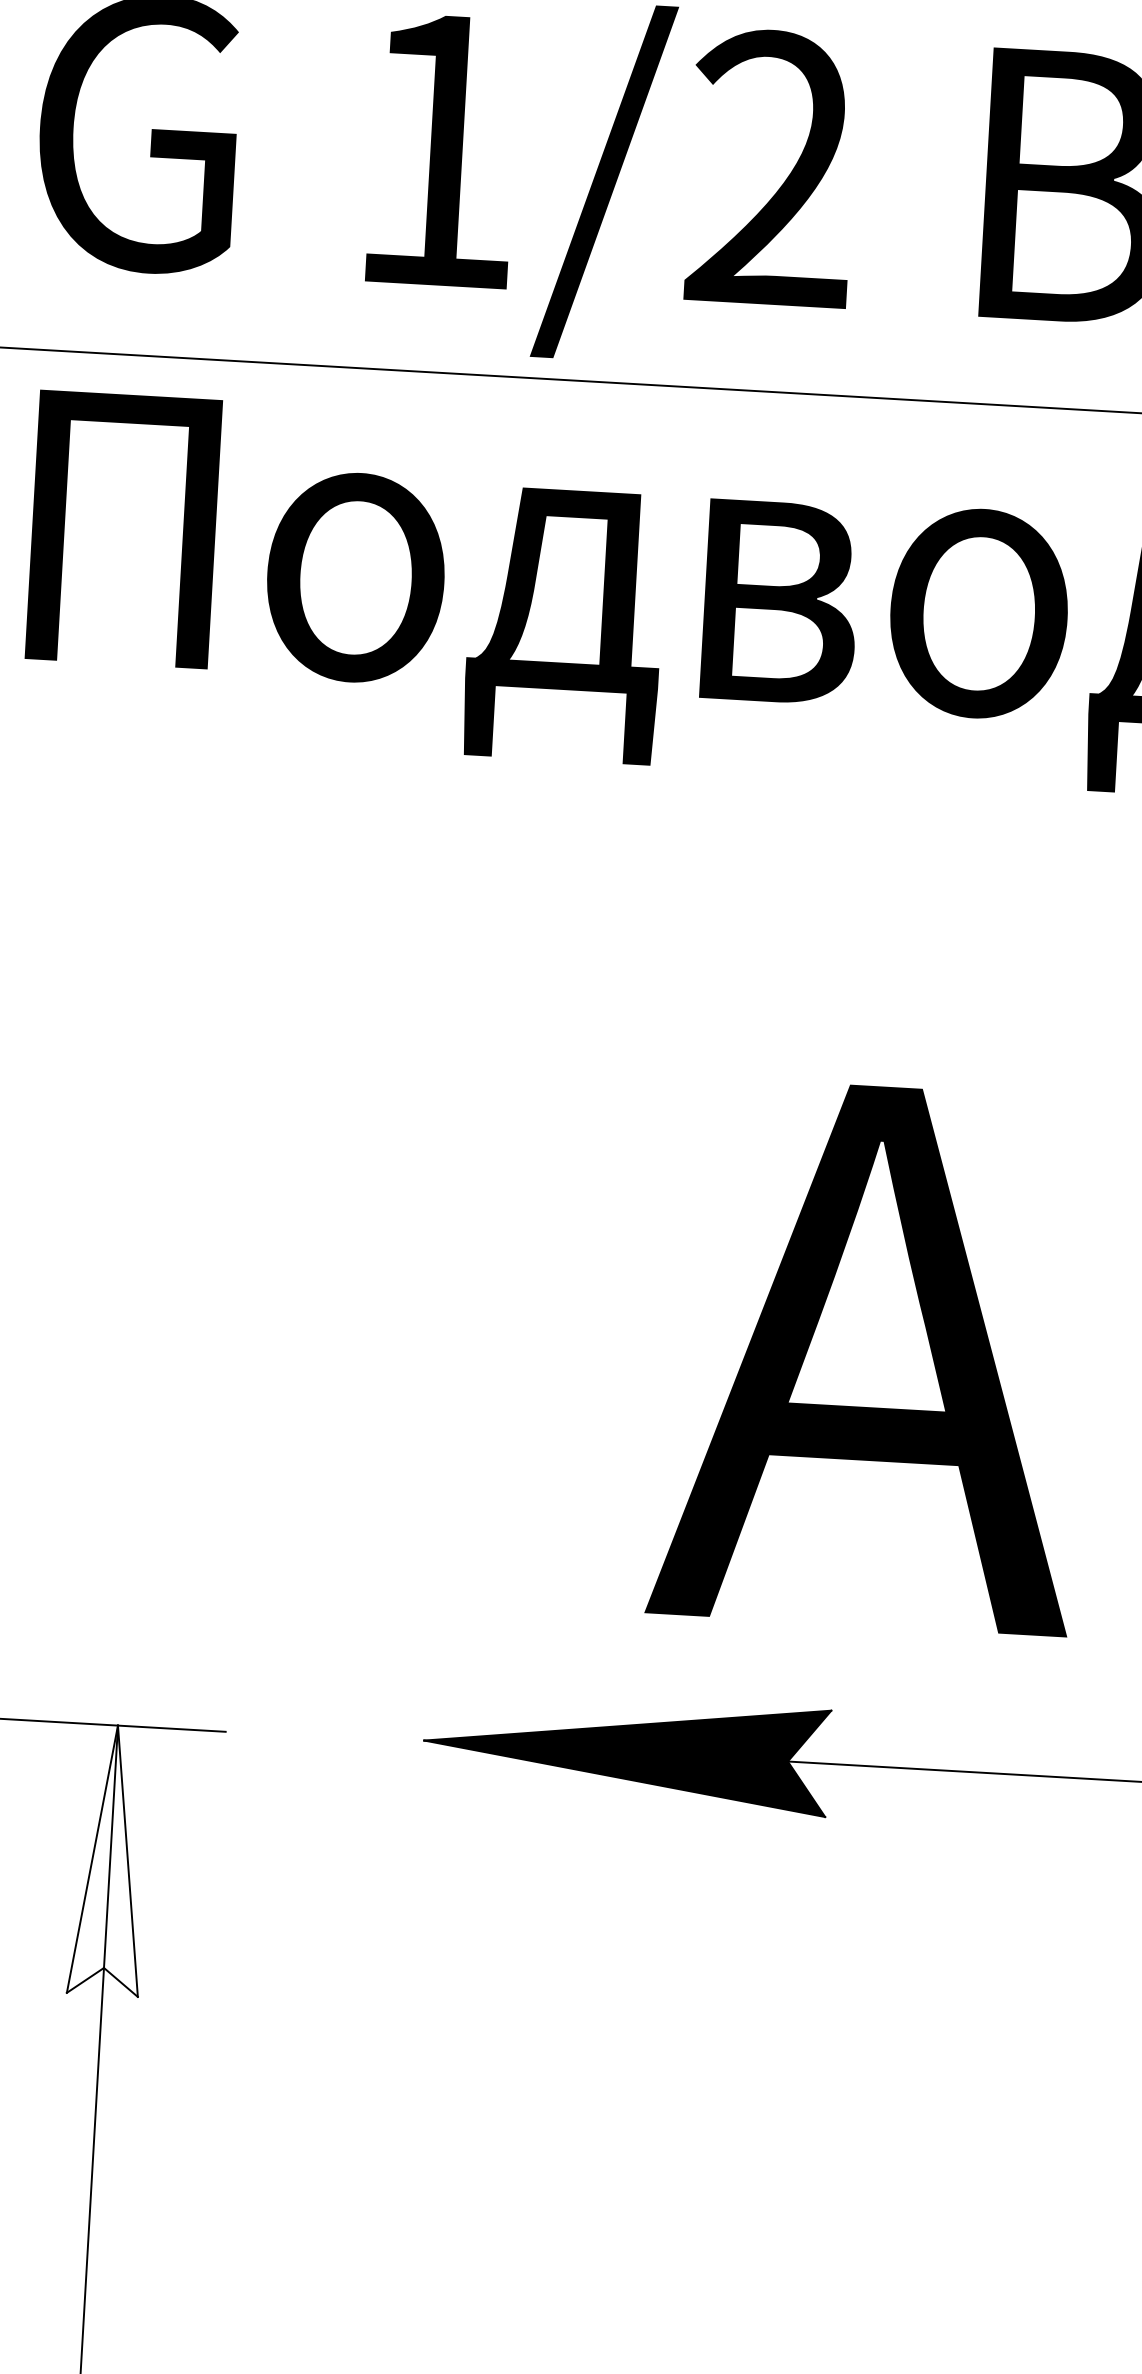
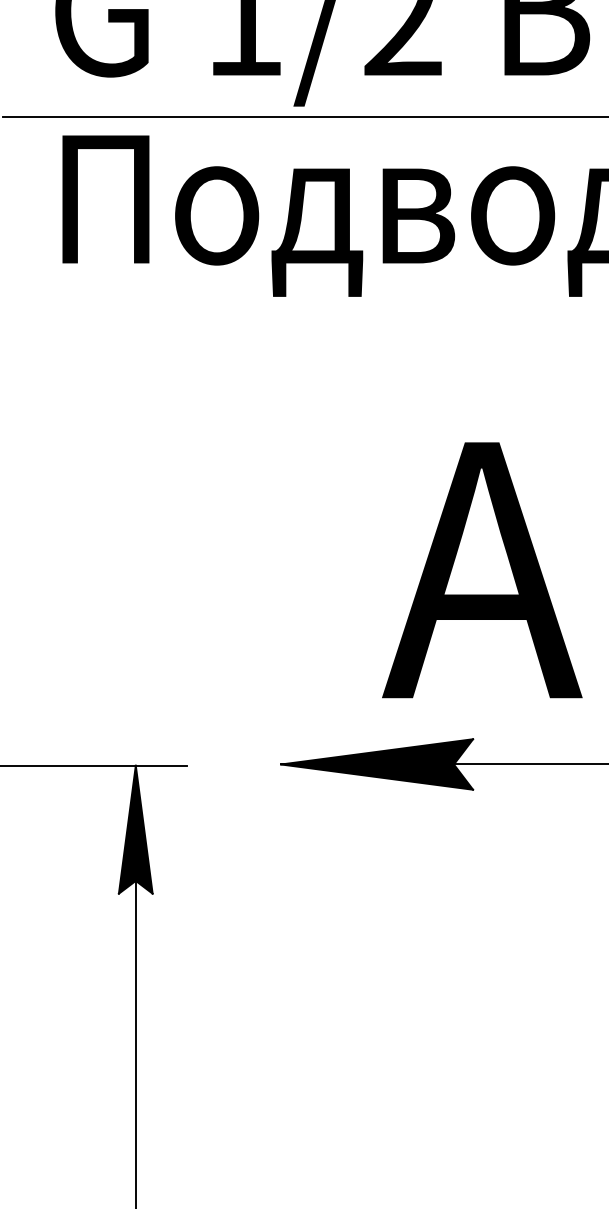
fill: (109, 1859) -> (135, 829), added

